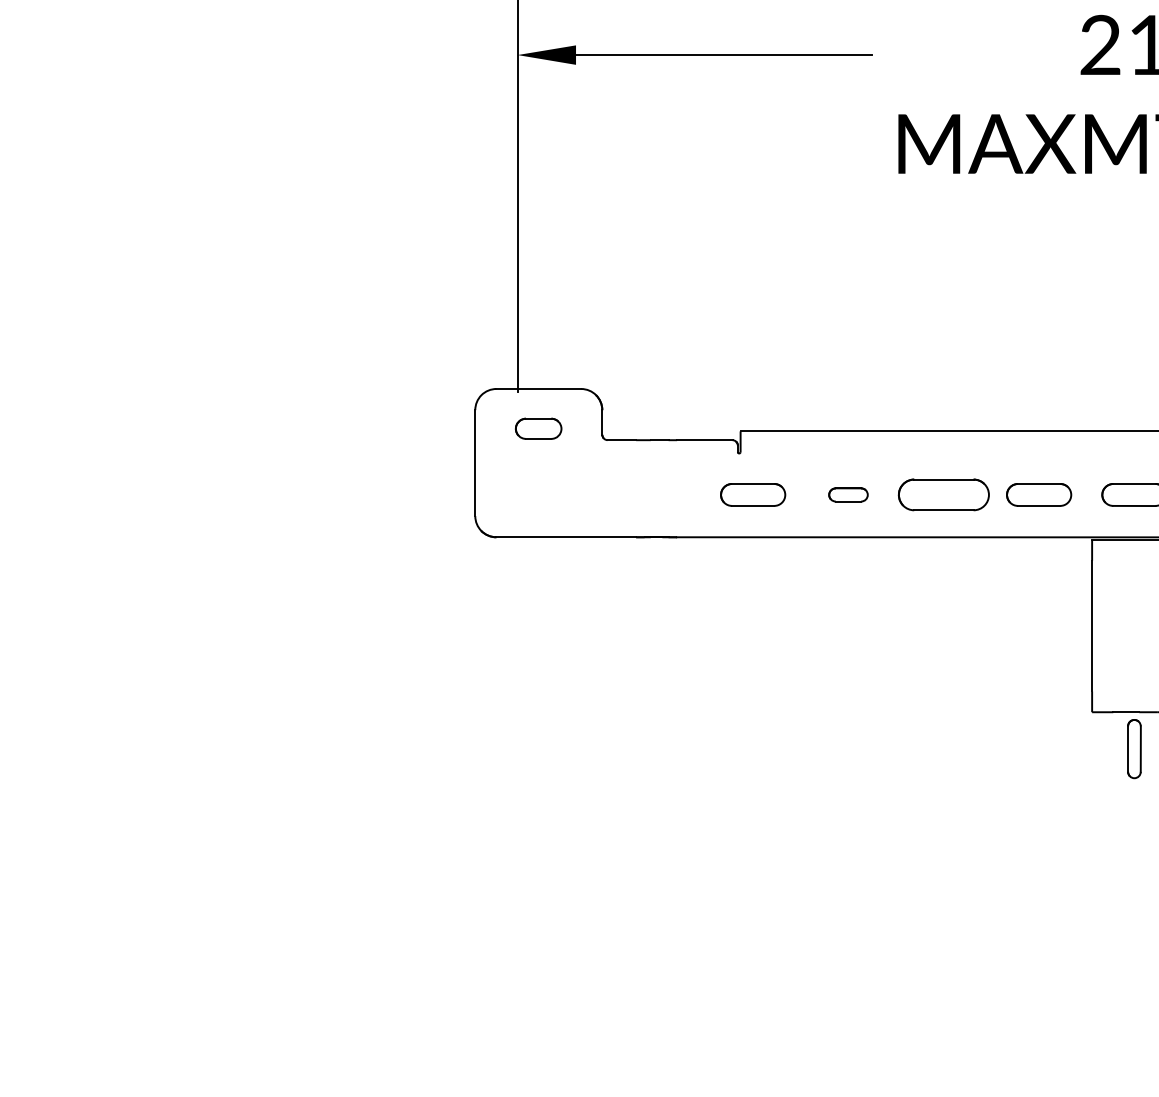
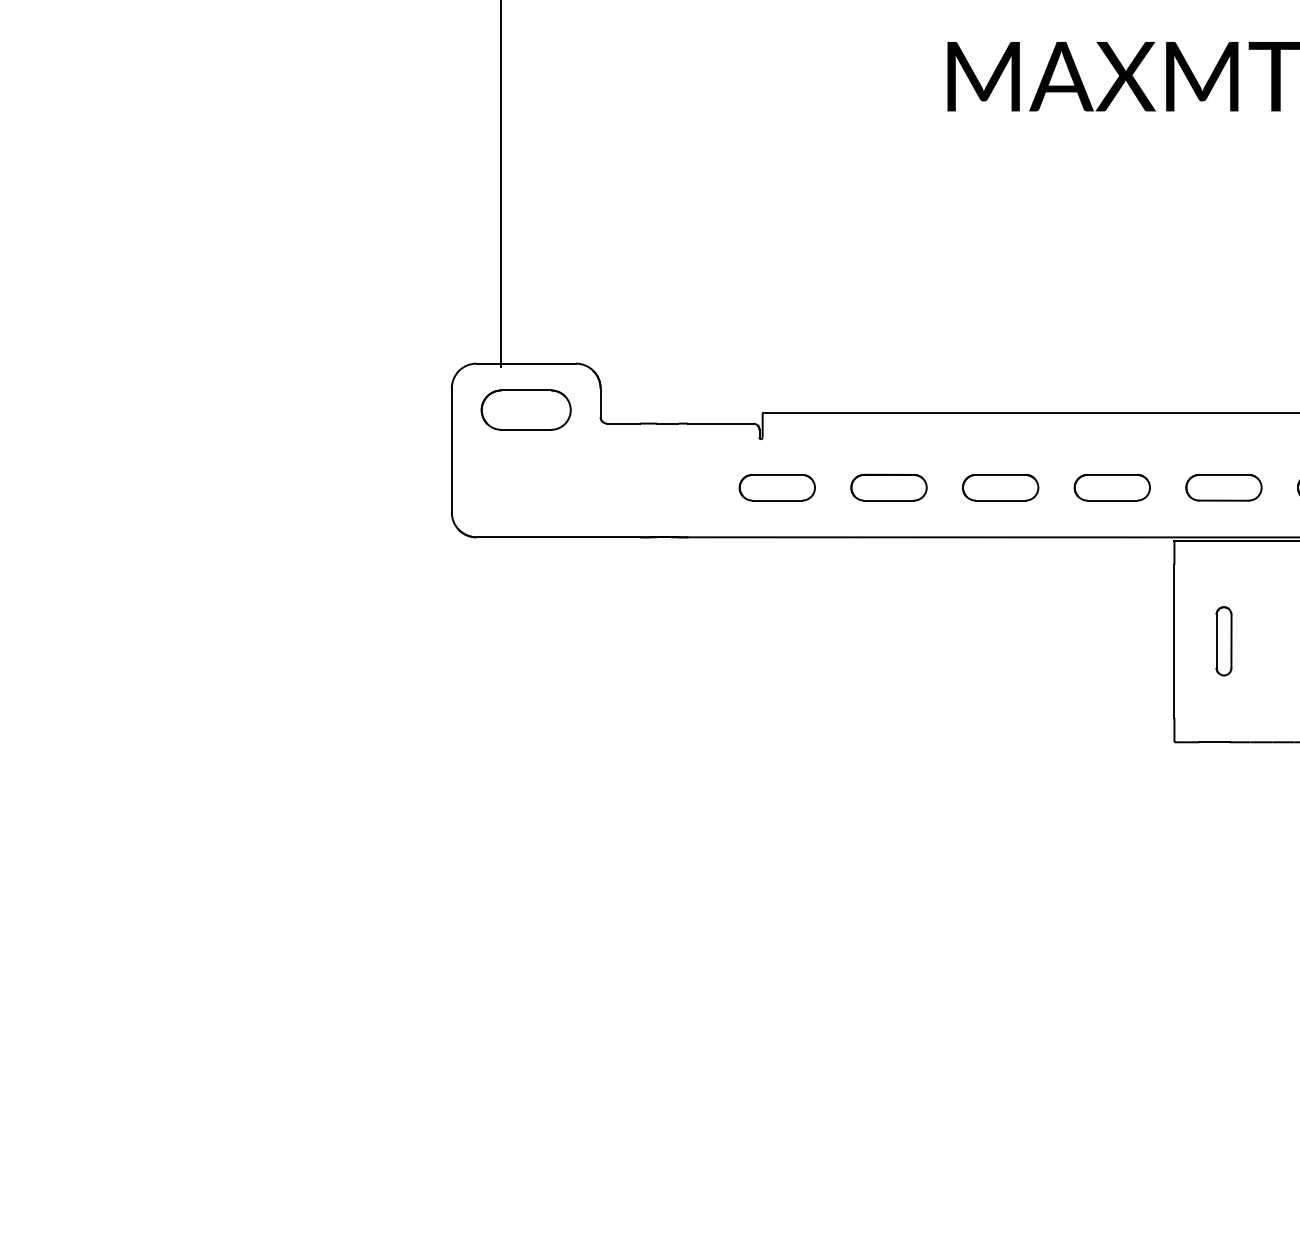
part: (538, 428) -> (525, 409), size x1.67
part: (848, 494) -> (889, 487), size x1.67
part: (943, 494) -> (1000, 487), size x0.71
part: (1134, 749) -> (1224, 641), moved

